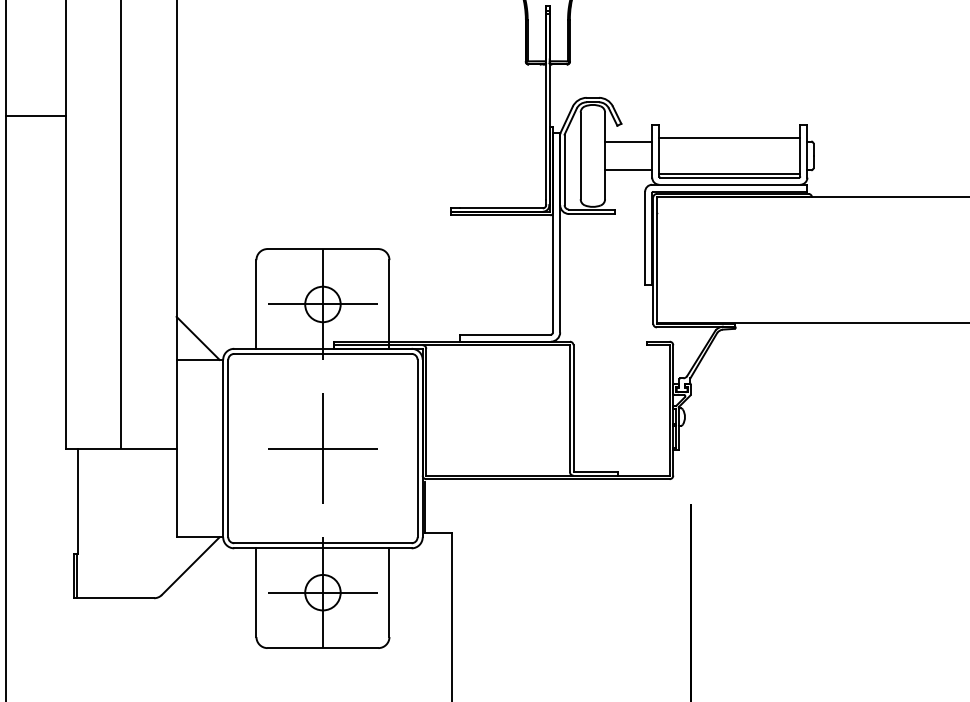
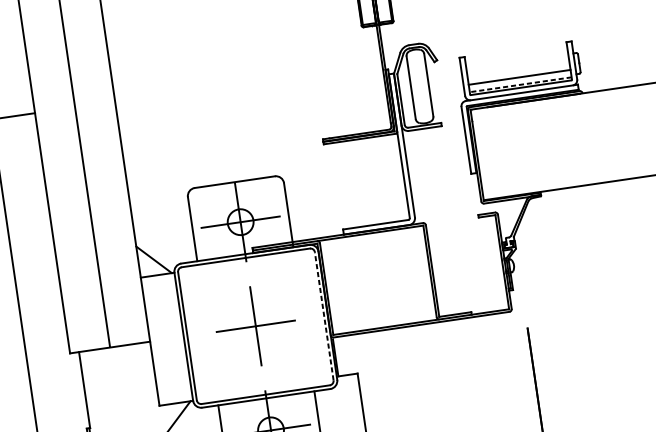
line: (729, 138) -> (519, 77), moved
line: (628, 141) -> (444, 72), removed
line: (628, 170) -> (447, 93), removed
line: (729, 173) -> (520, 84), solid -> dashed
line: (417, 448) -> (324, 316), solid -> dashed

